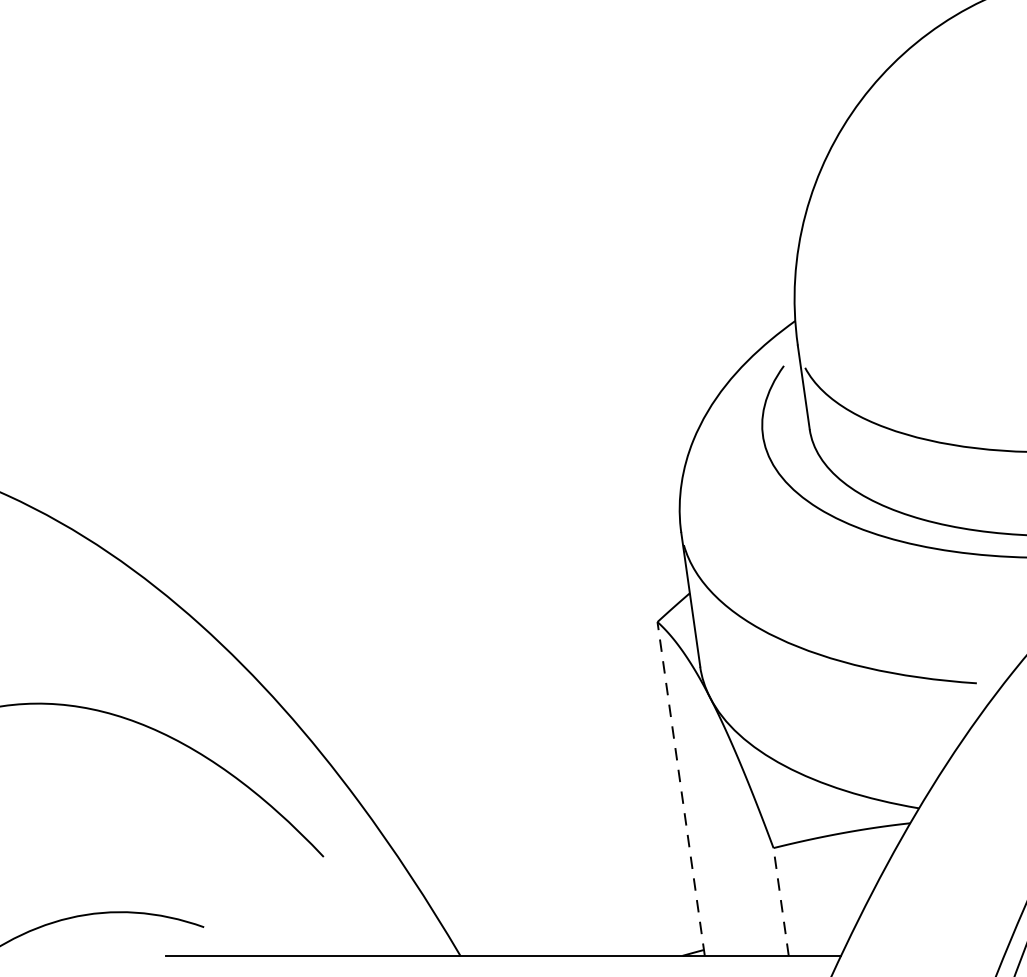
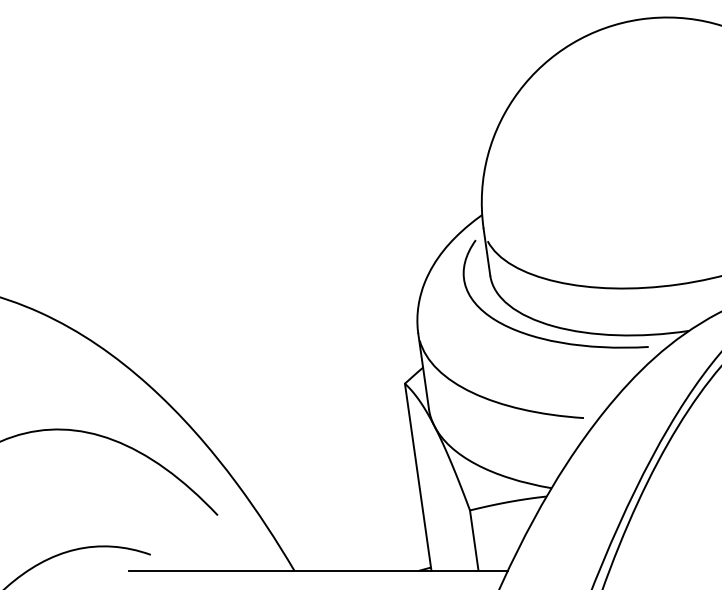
line: (681, 787) -> (418, 476), dashed -> solid
line: (781, 901) -> (474, 540), dashed -> solid

